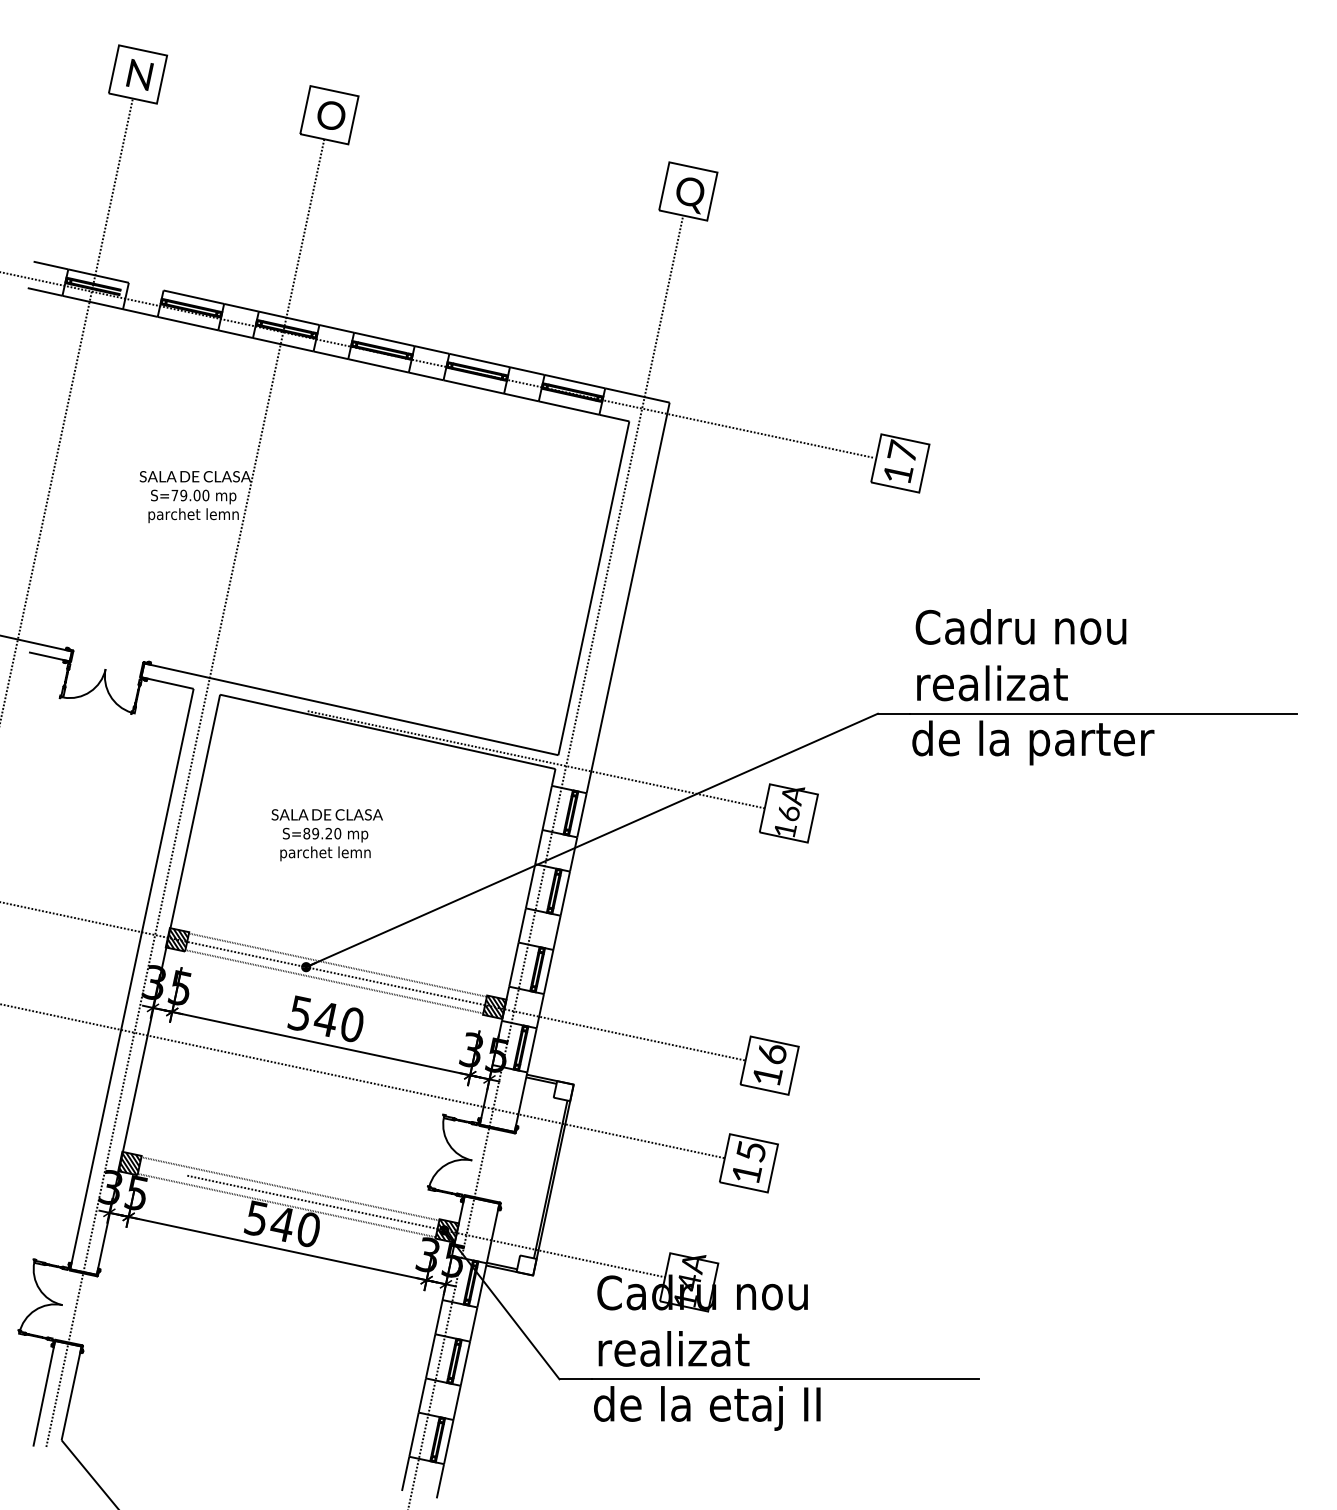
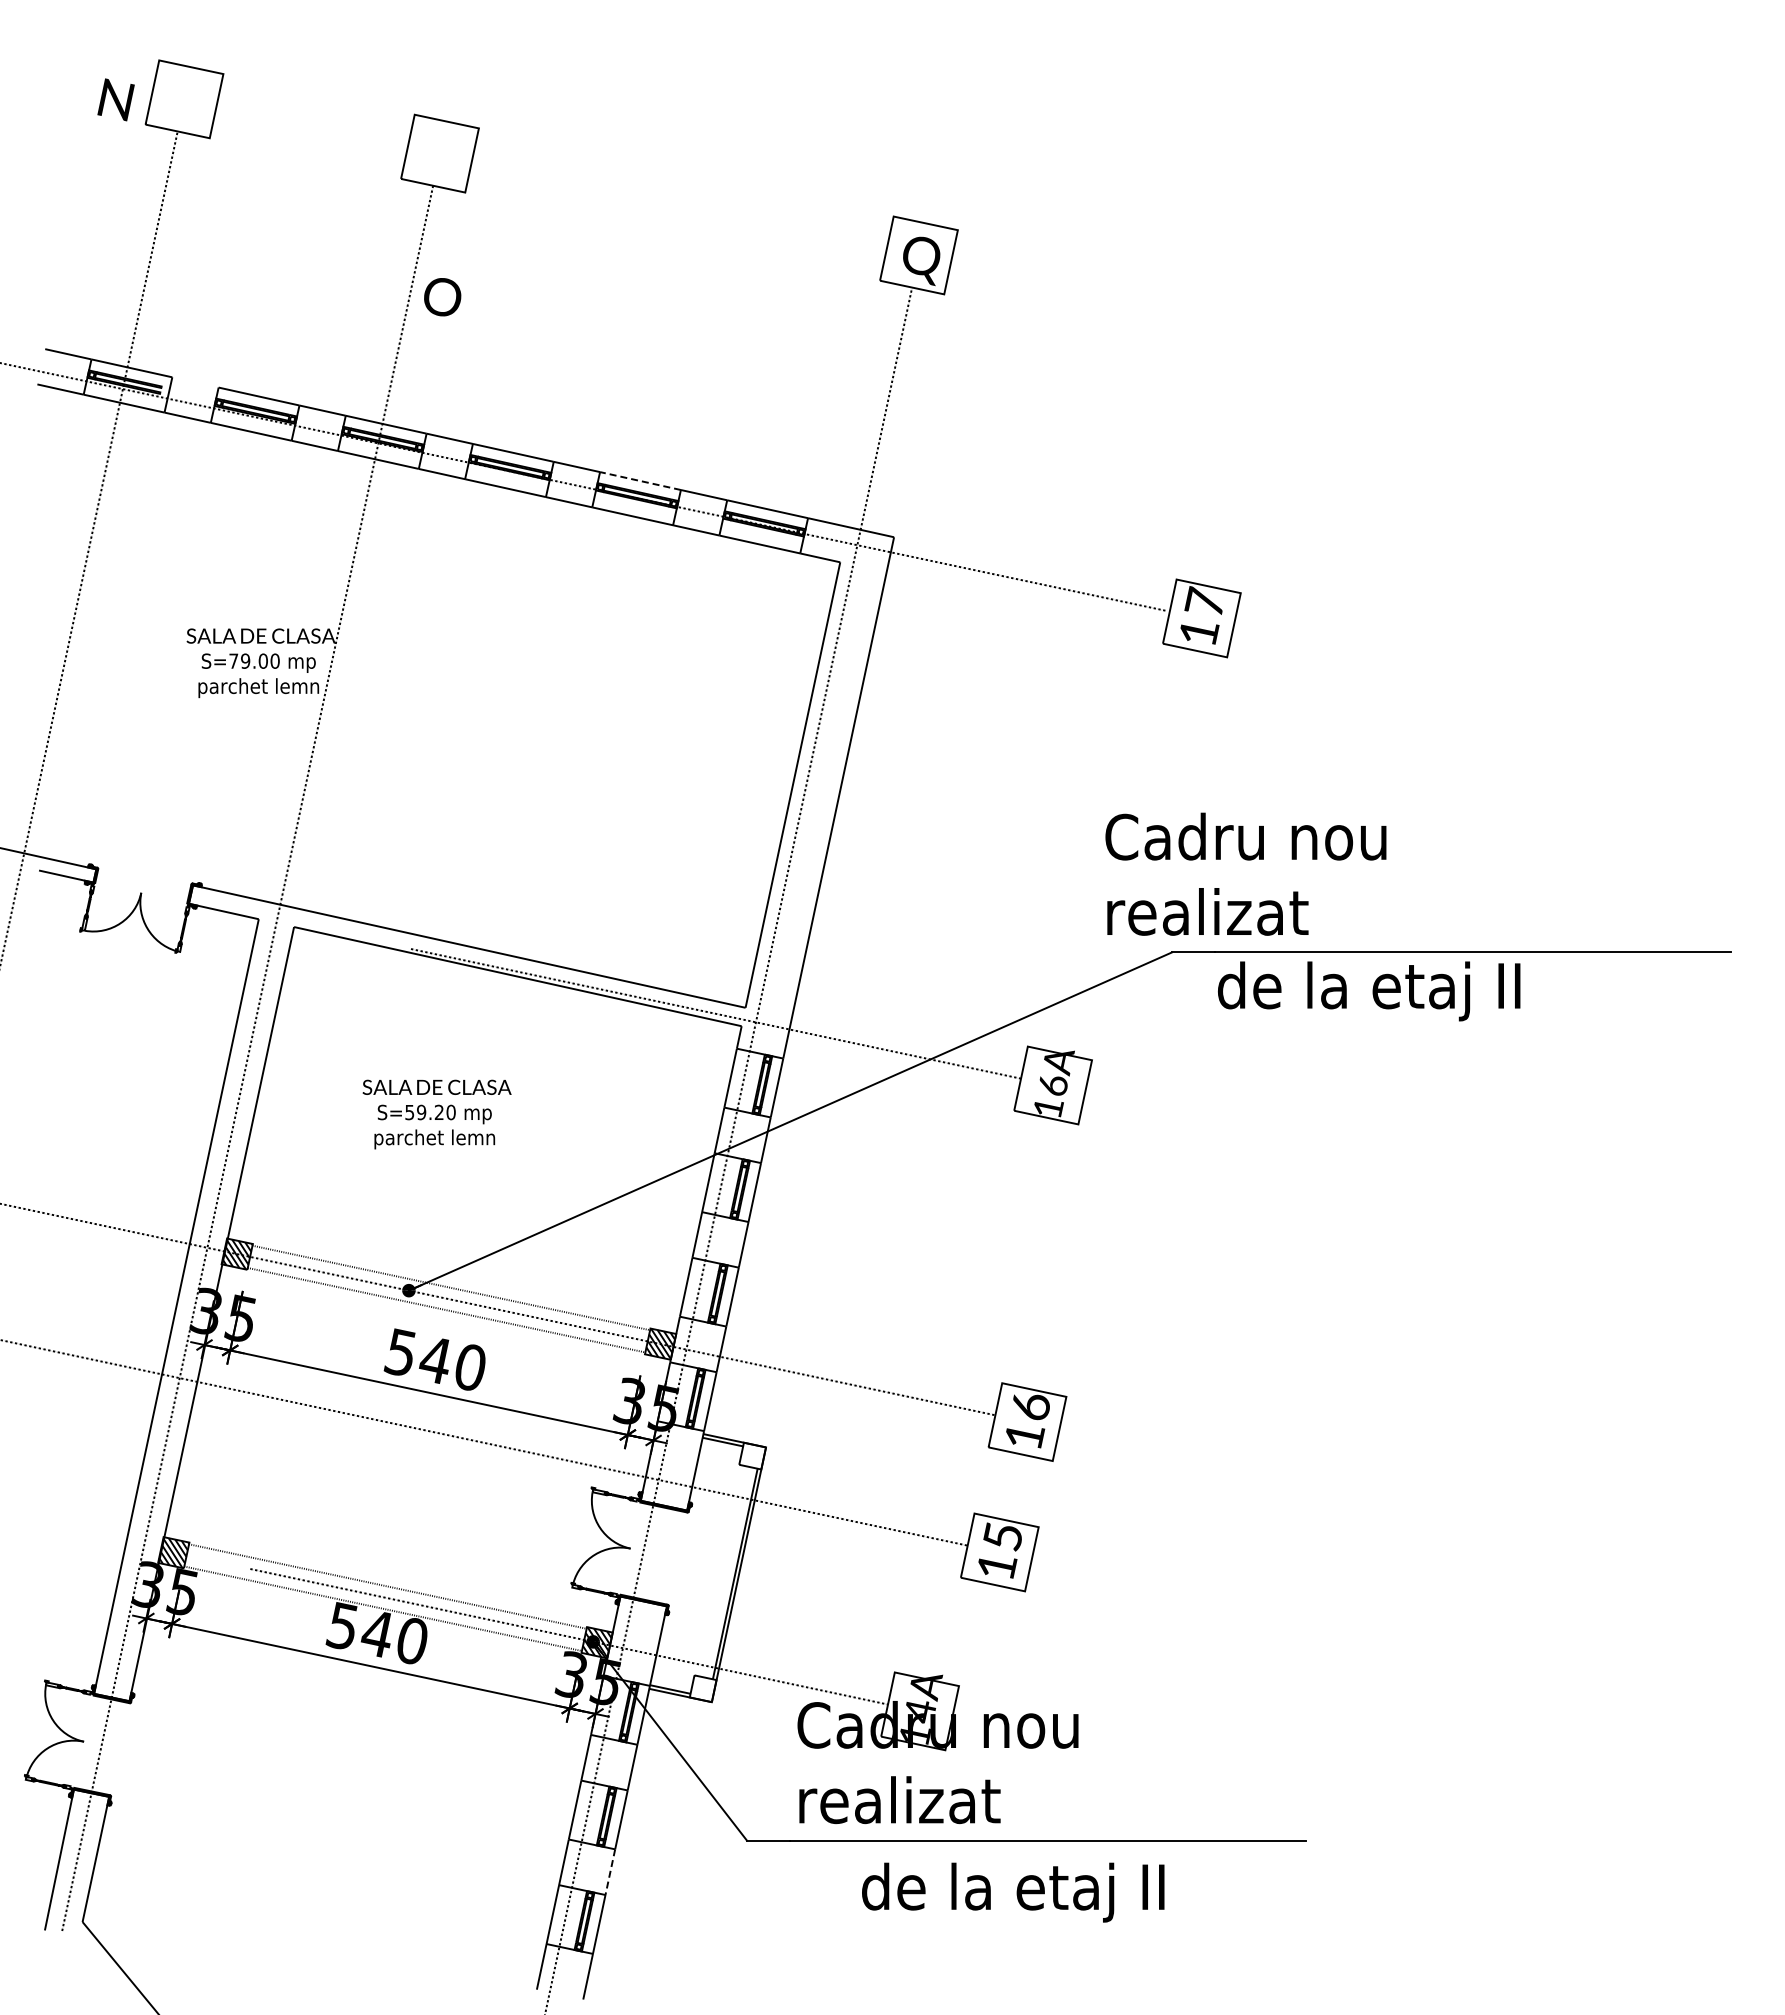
text: (139, 74) -> (115, 99), moved
text: (331, 115) -> (442, 297), moved
line: (479, 360) -> (640, 480), solid -> dashed
text: (1020, 654) -> (1245, 873), moved
text: (1091, 743) -> (1456, 991), de la parter -> de la etaj II
text: (306, 833) -> (409, 1112), S=89.20 -> S=59.20
line: (457, 1403) -> (610, 1872), solid -> dashed
text: (707, 1408) -> (1013, 1892), moved

